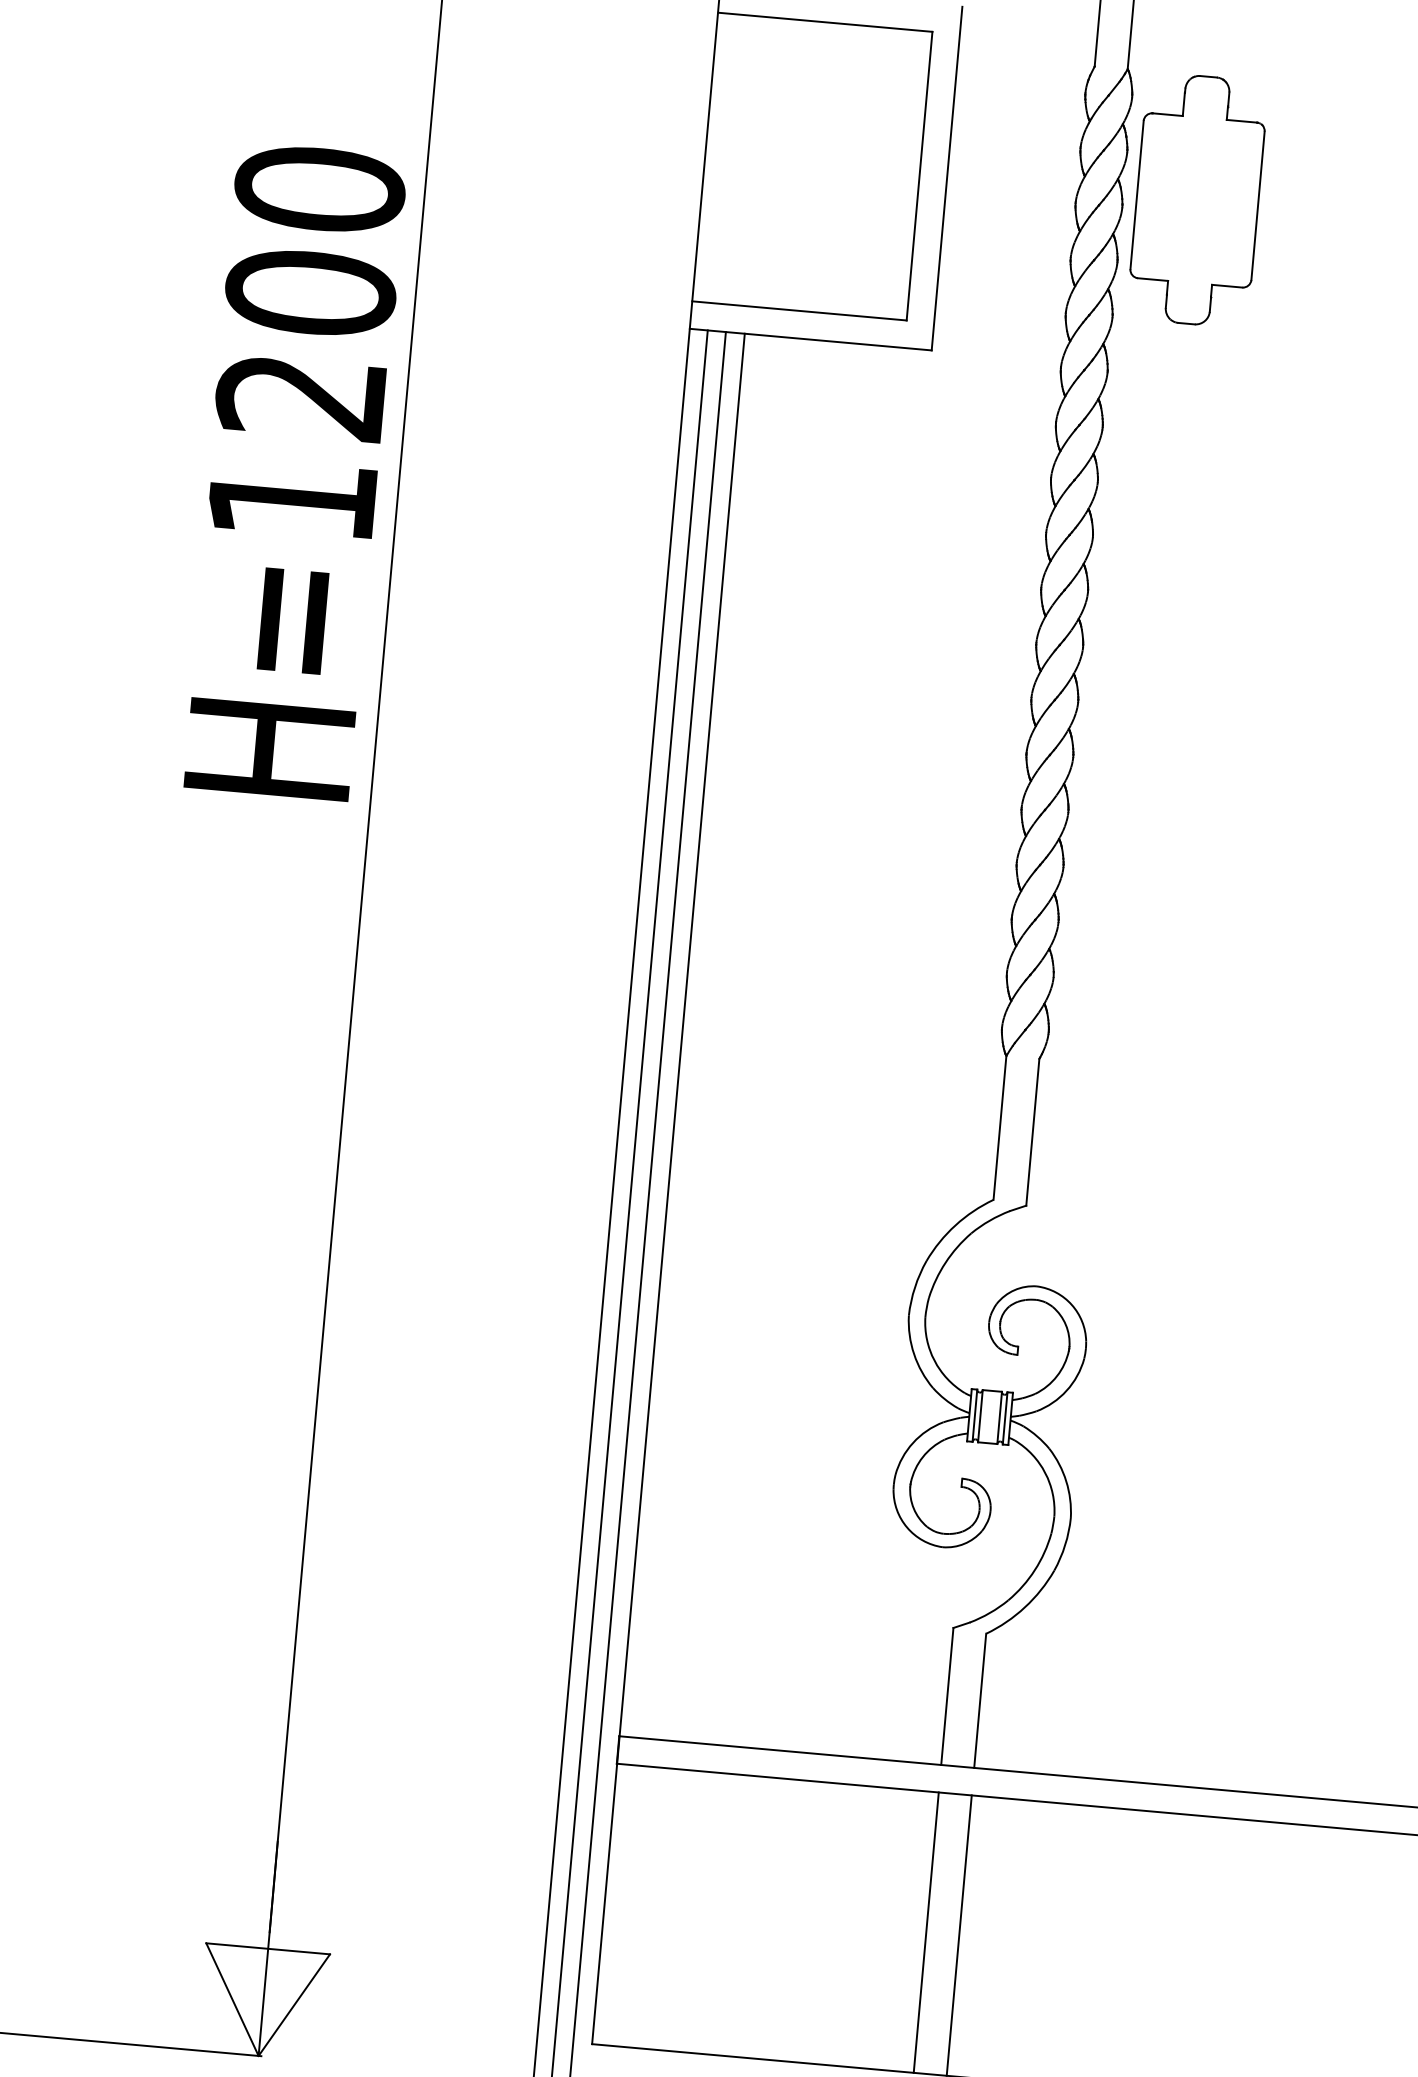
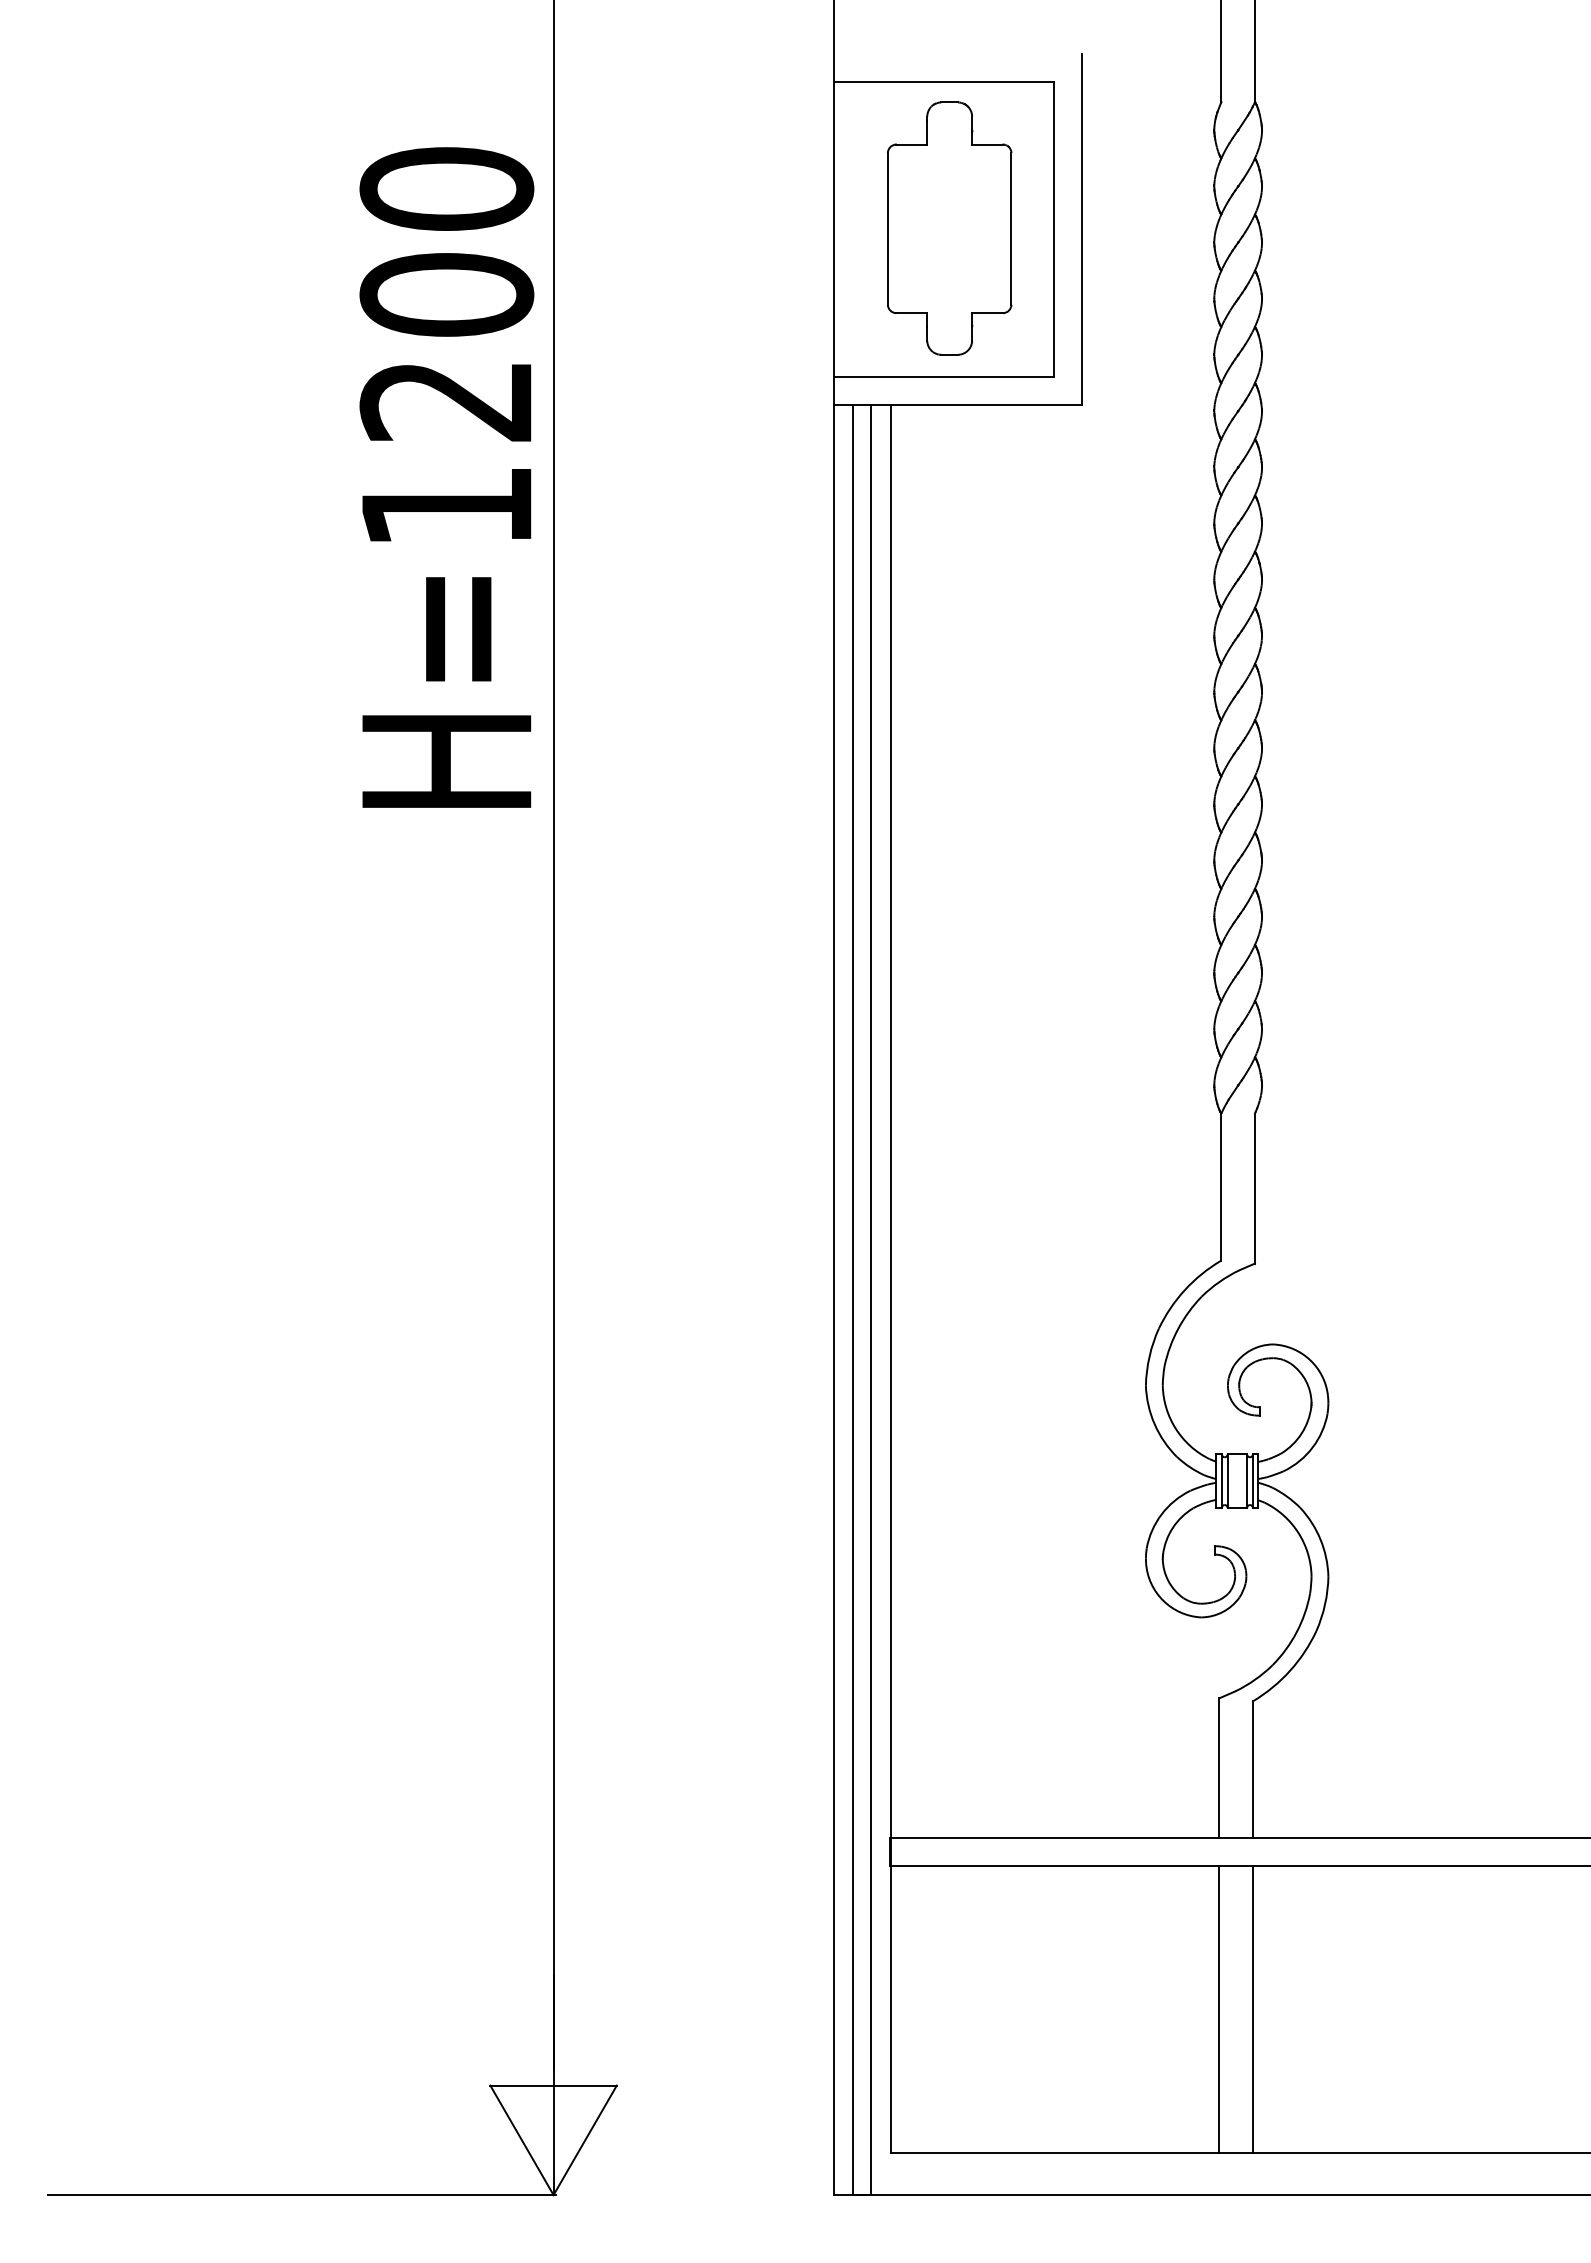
part: (1197, 200) -> (949, 228), moved
text: (294, 471) -> (446, 477), moved

